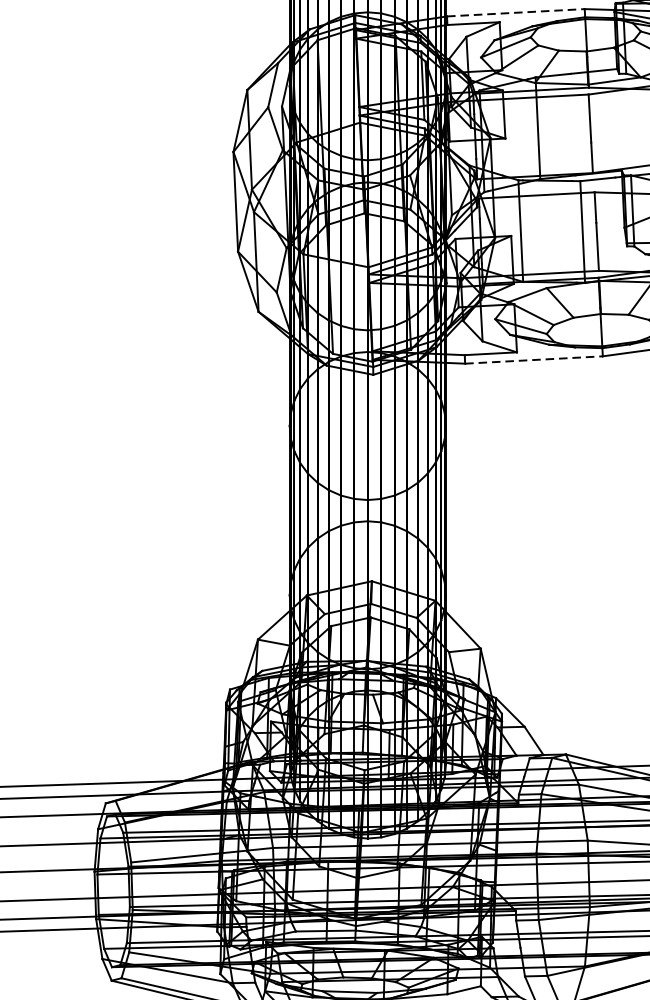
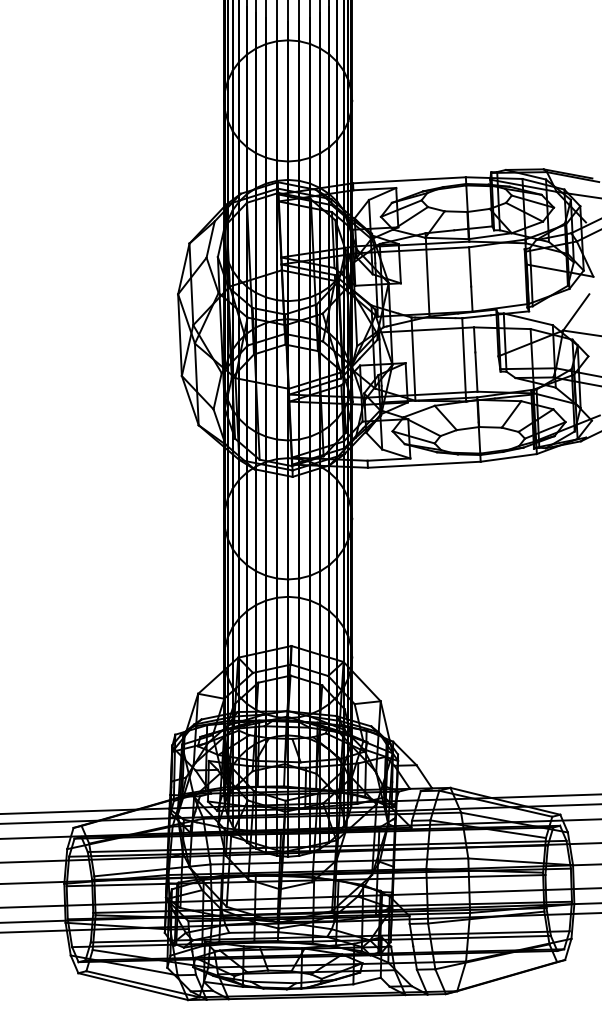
line: (515, 13) -> (409, 180), dashed -> solid
line: (534, 359) -> (424, 464), dashed -> solid

